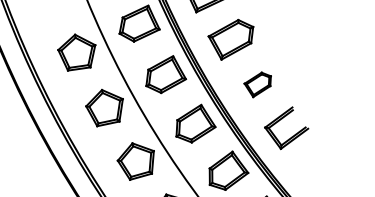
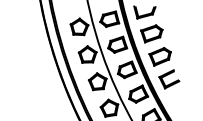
part: (257, 84) -> (159, 56), size x1.67

